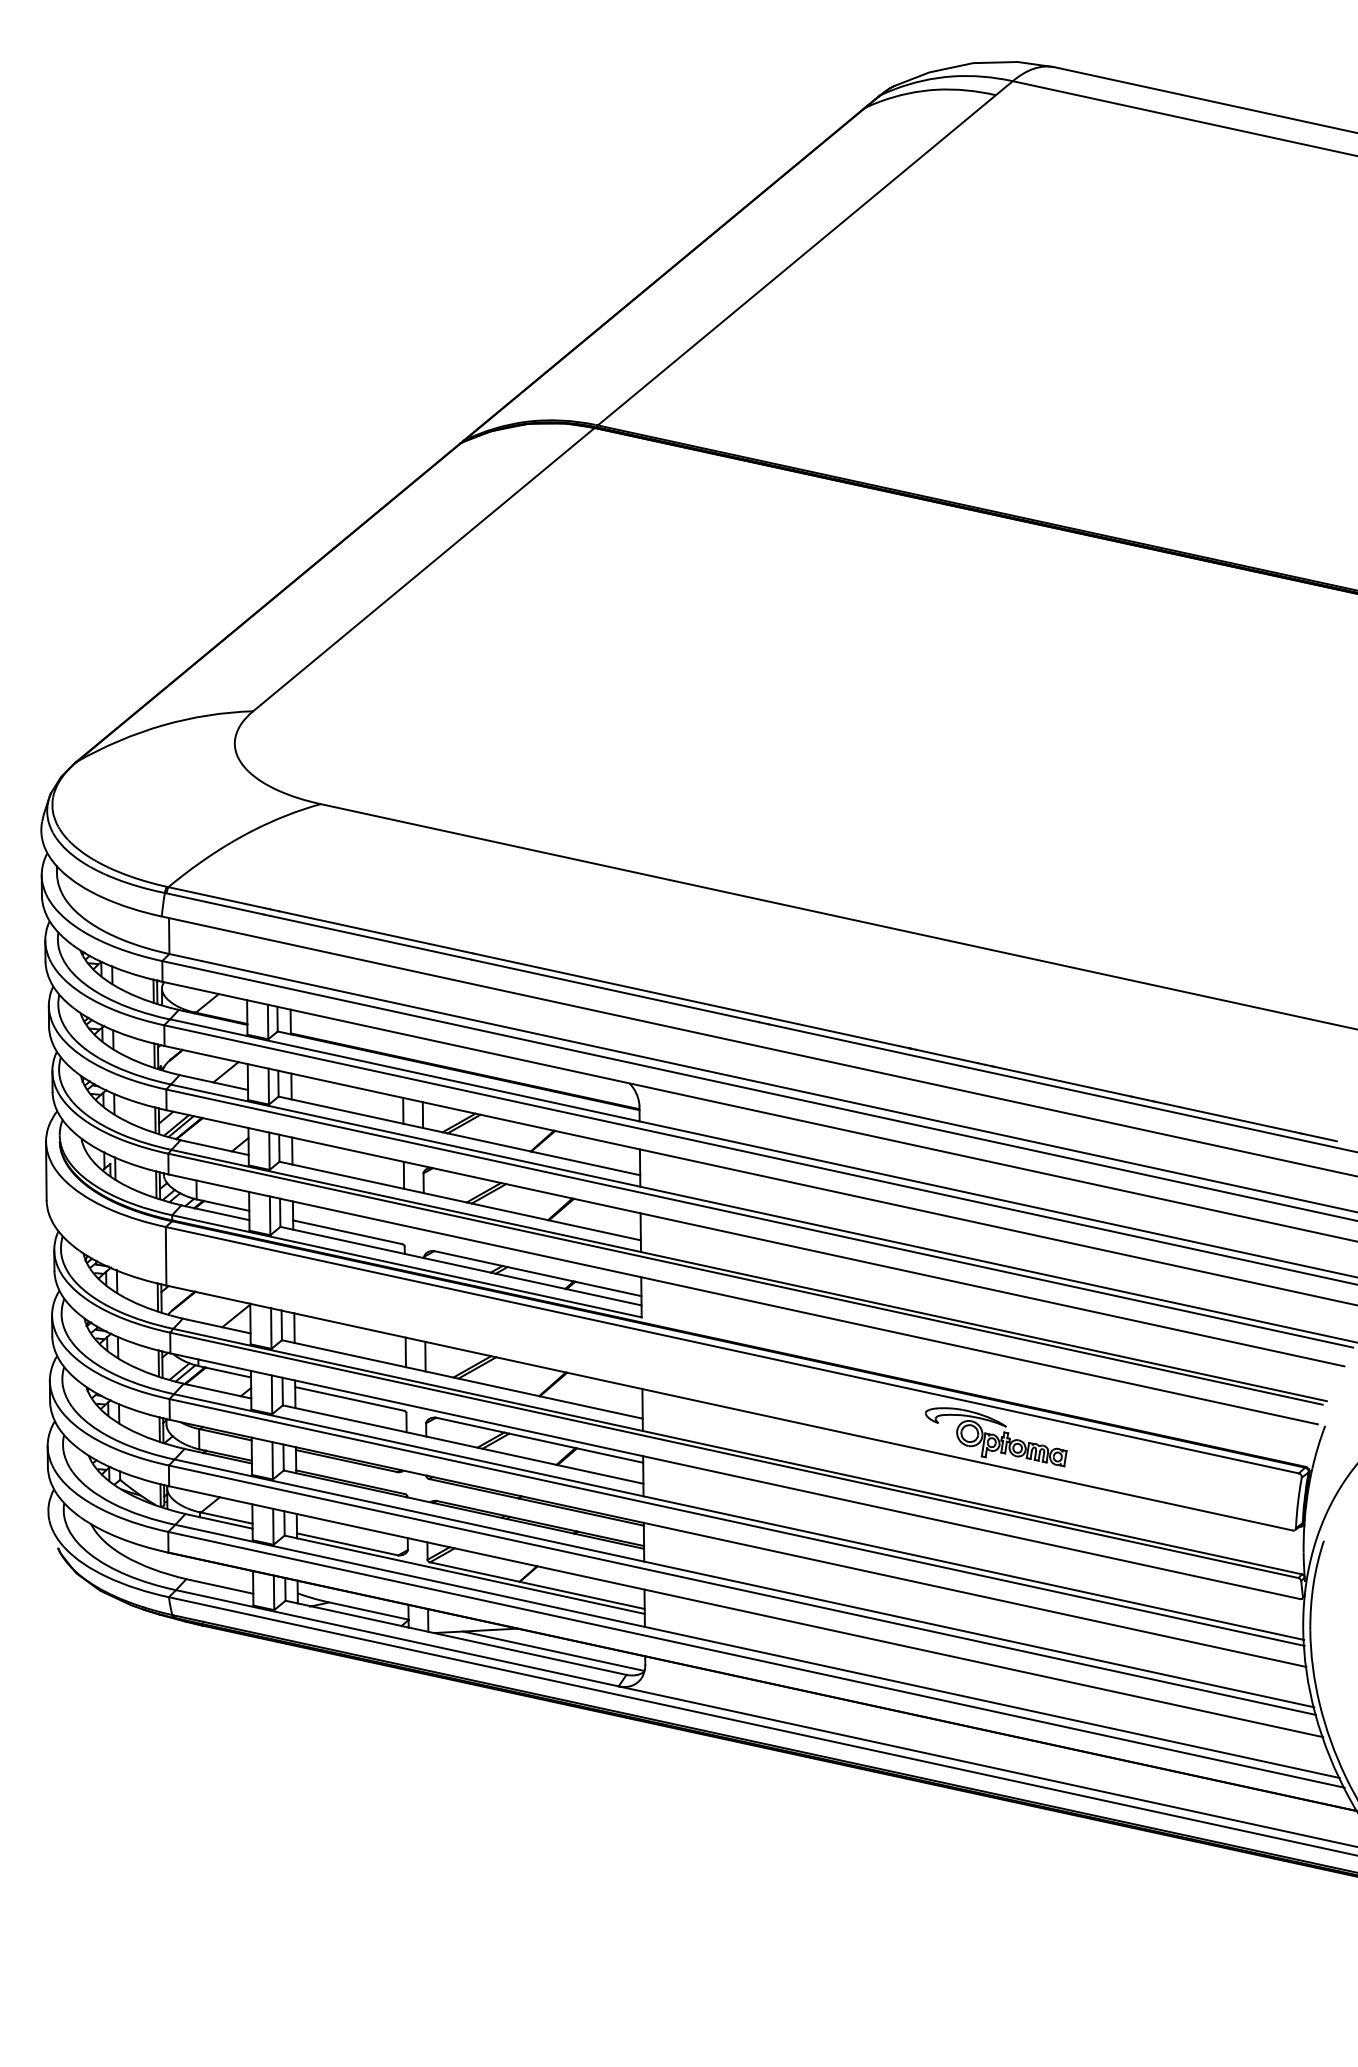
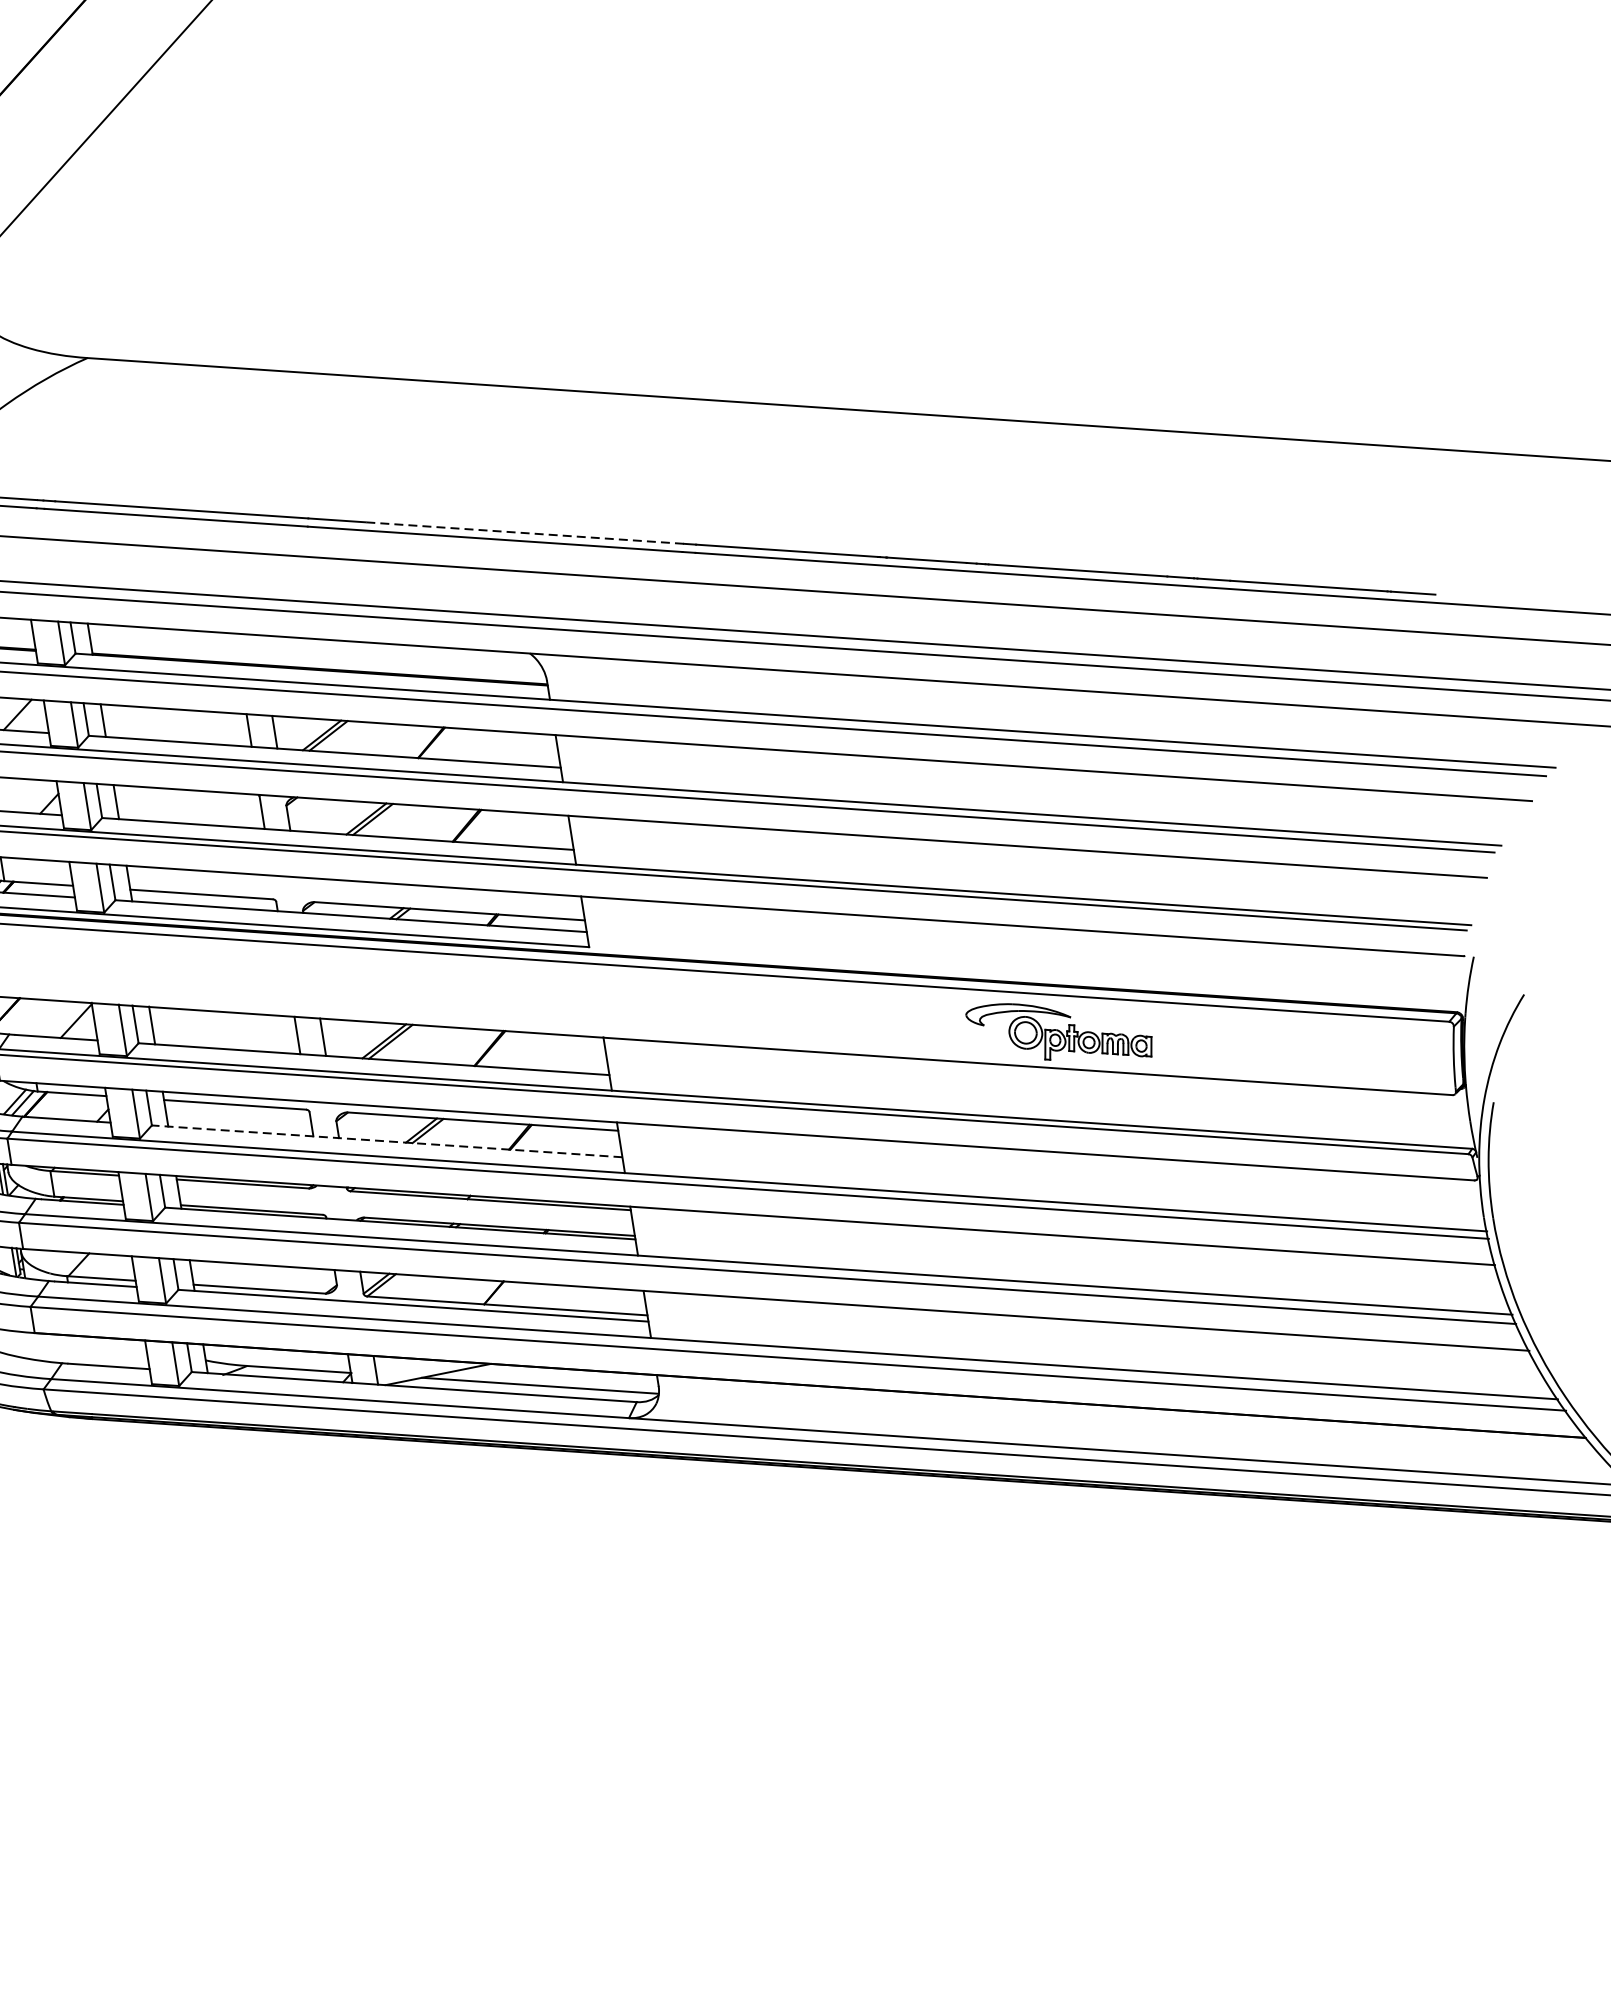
line: (639, 989) -> (525, 532), solid -> dashed
line: (462, 1444) -> (386, 1141), solid -> dashed

